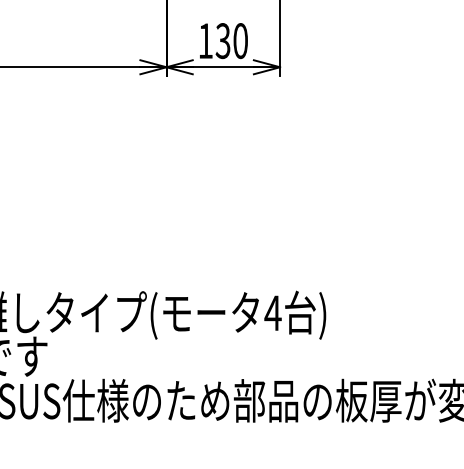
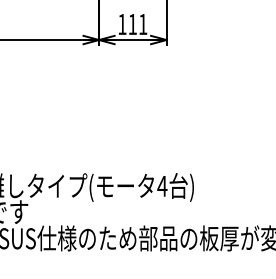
text: (231, 41) -> (137, 24), 130 -> 111

